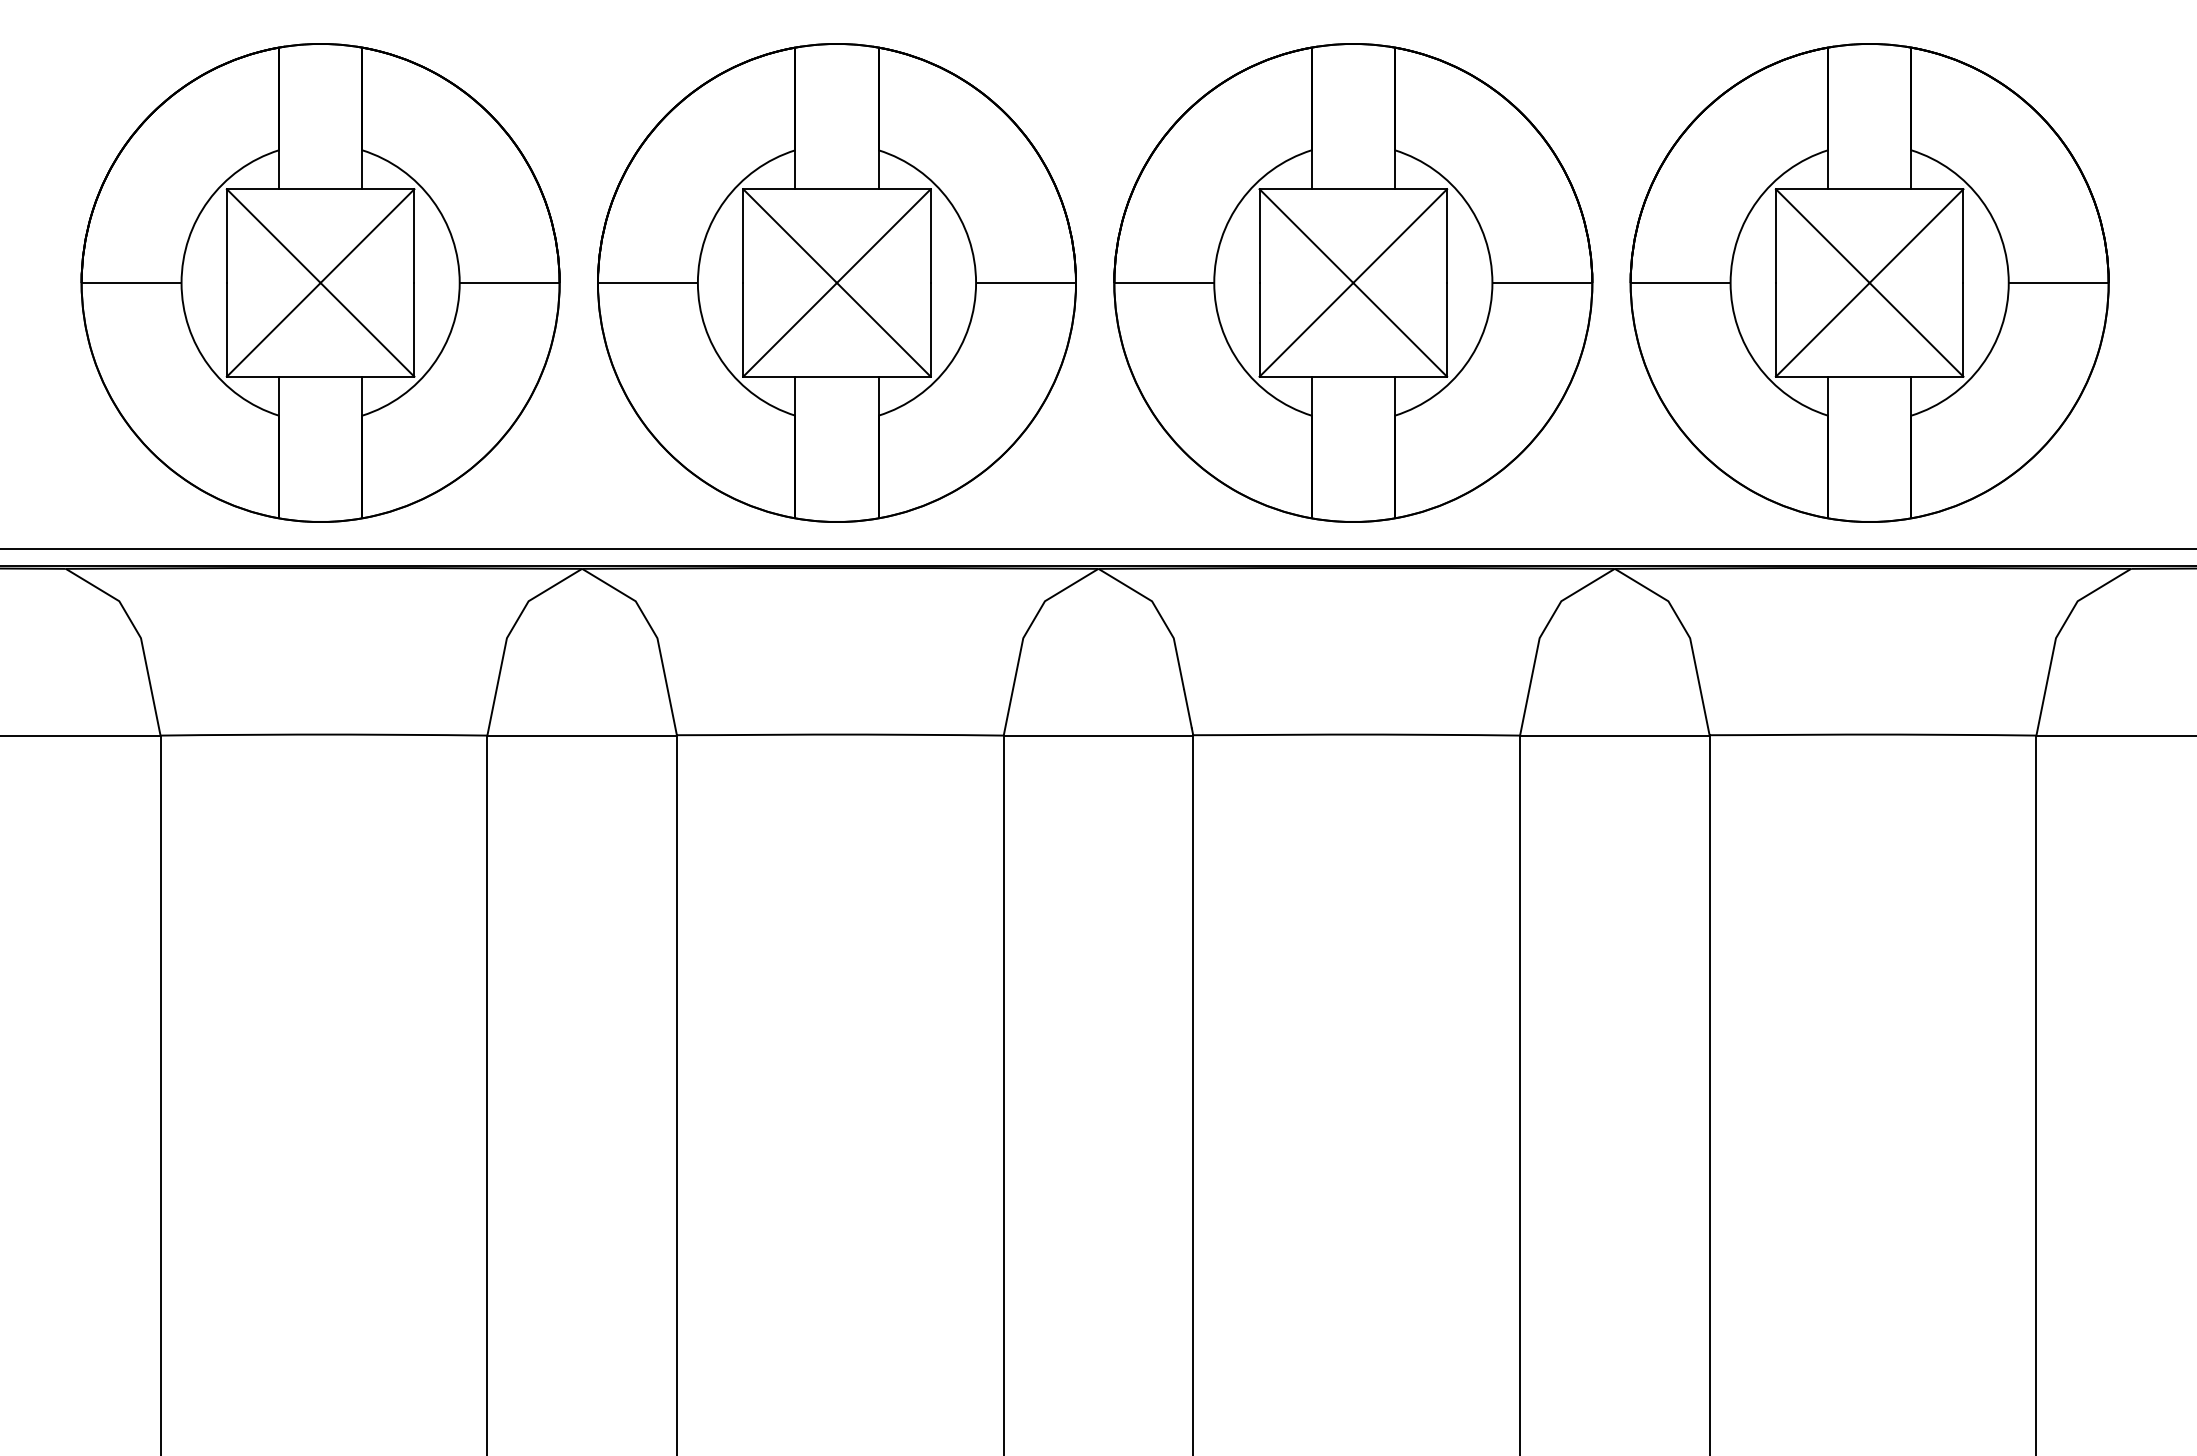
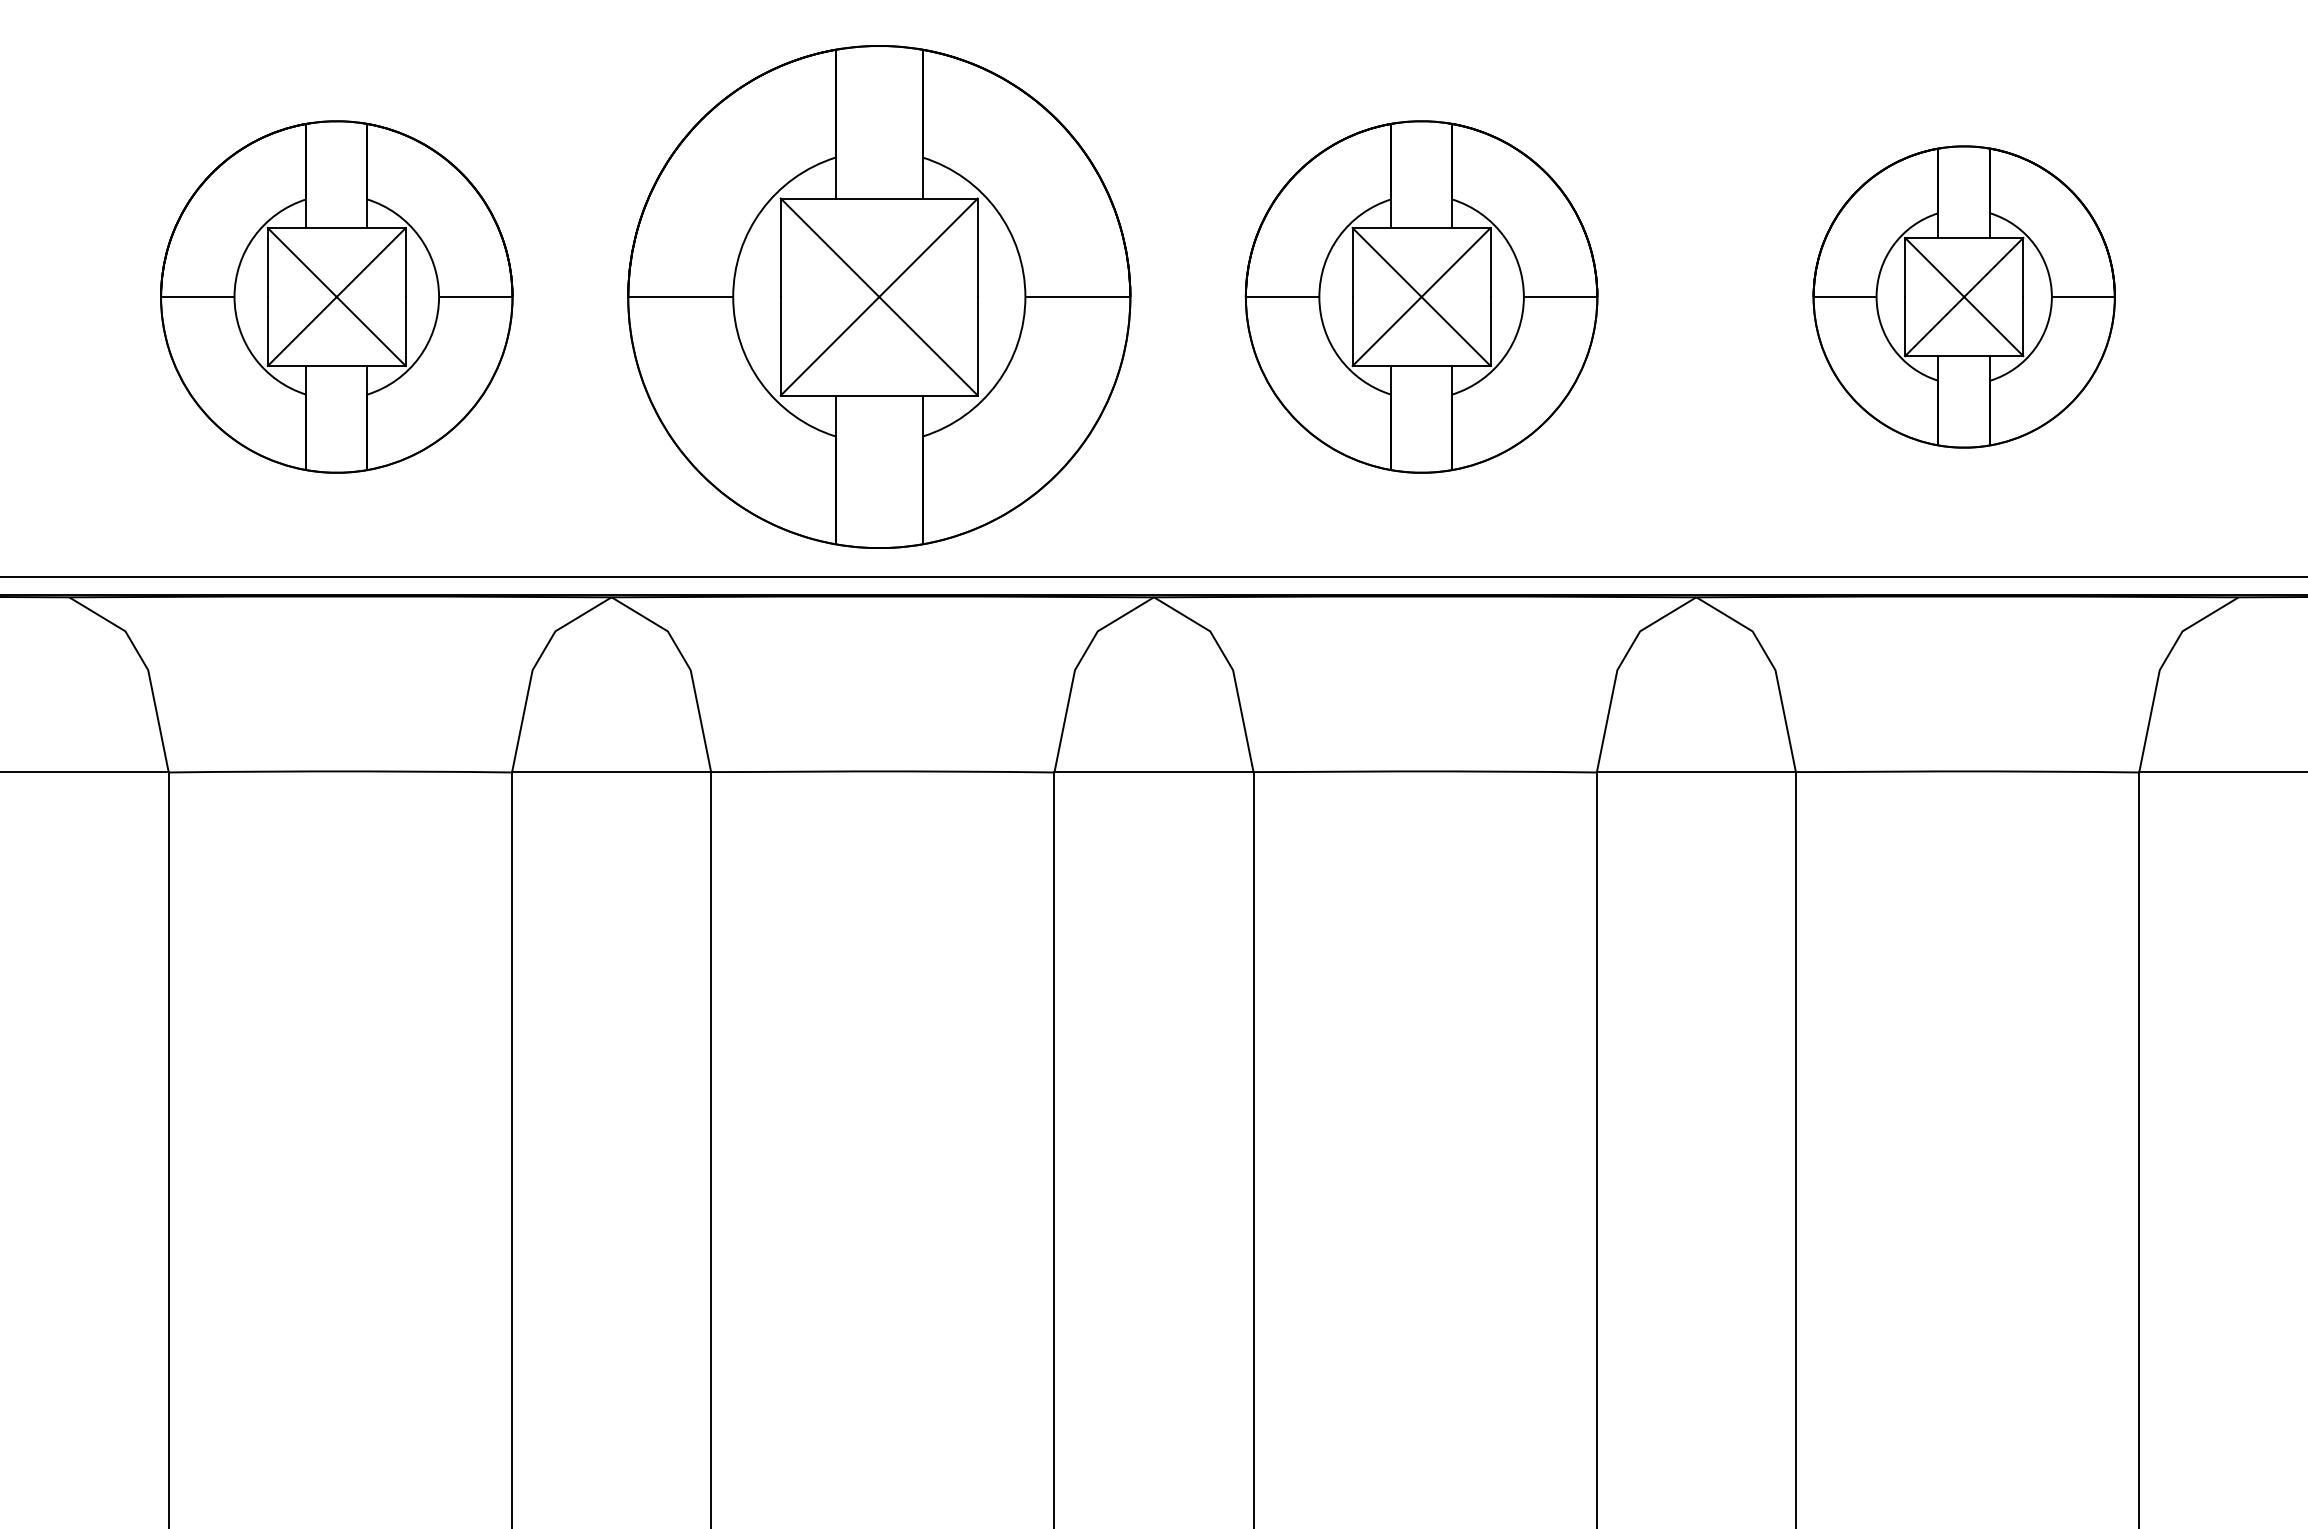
part: (320, 282) -> (336, 296), size x0.7
part: (1353, 282) -> (1421, 296), size x0.7
part: (1870, 282) -> (1964, 296), size x0.6

